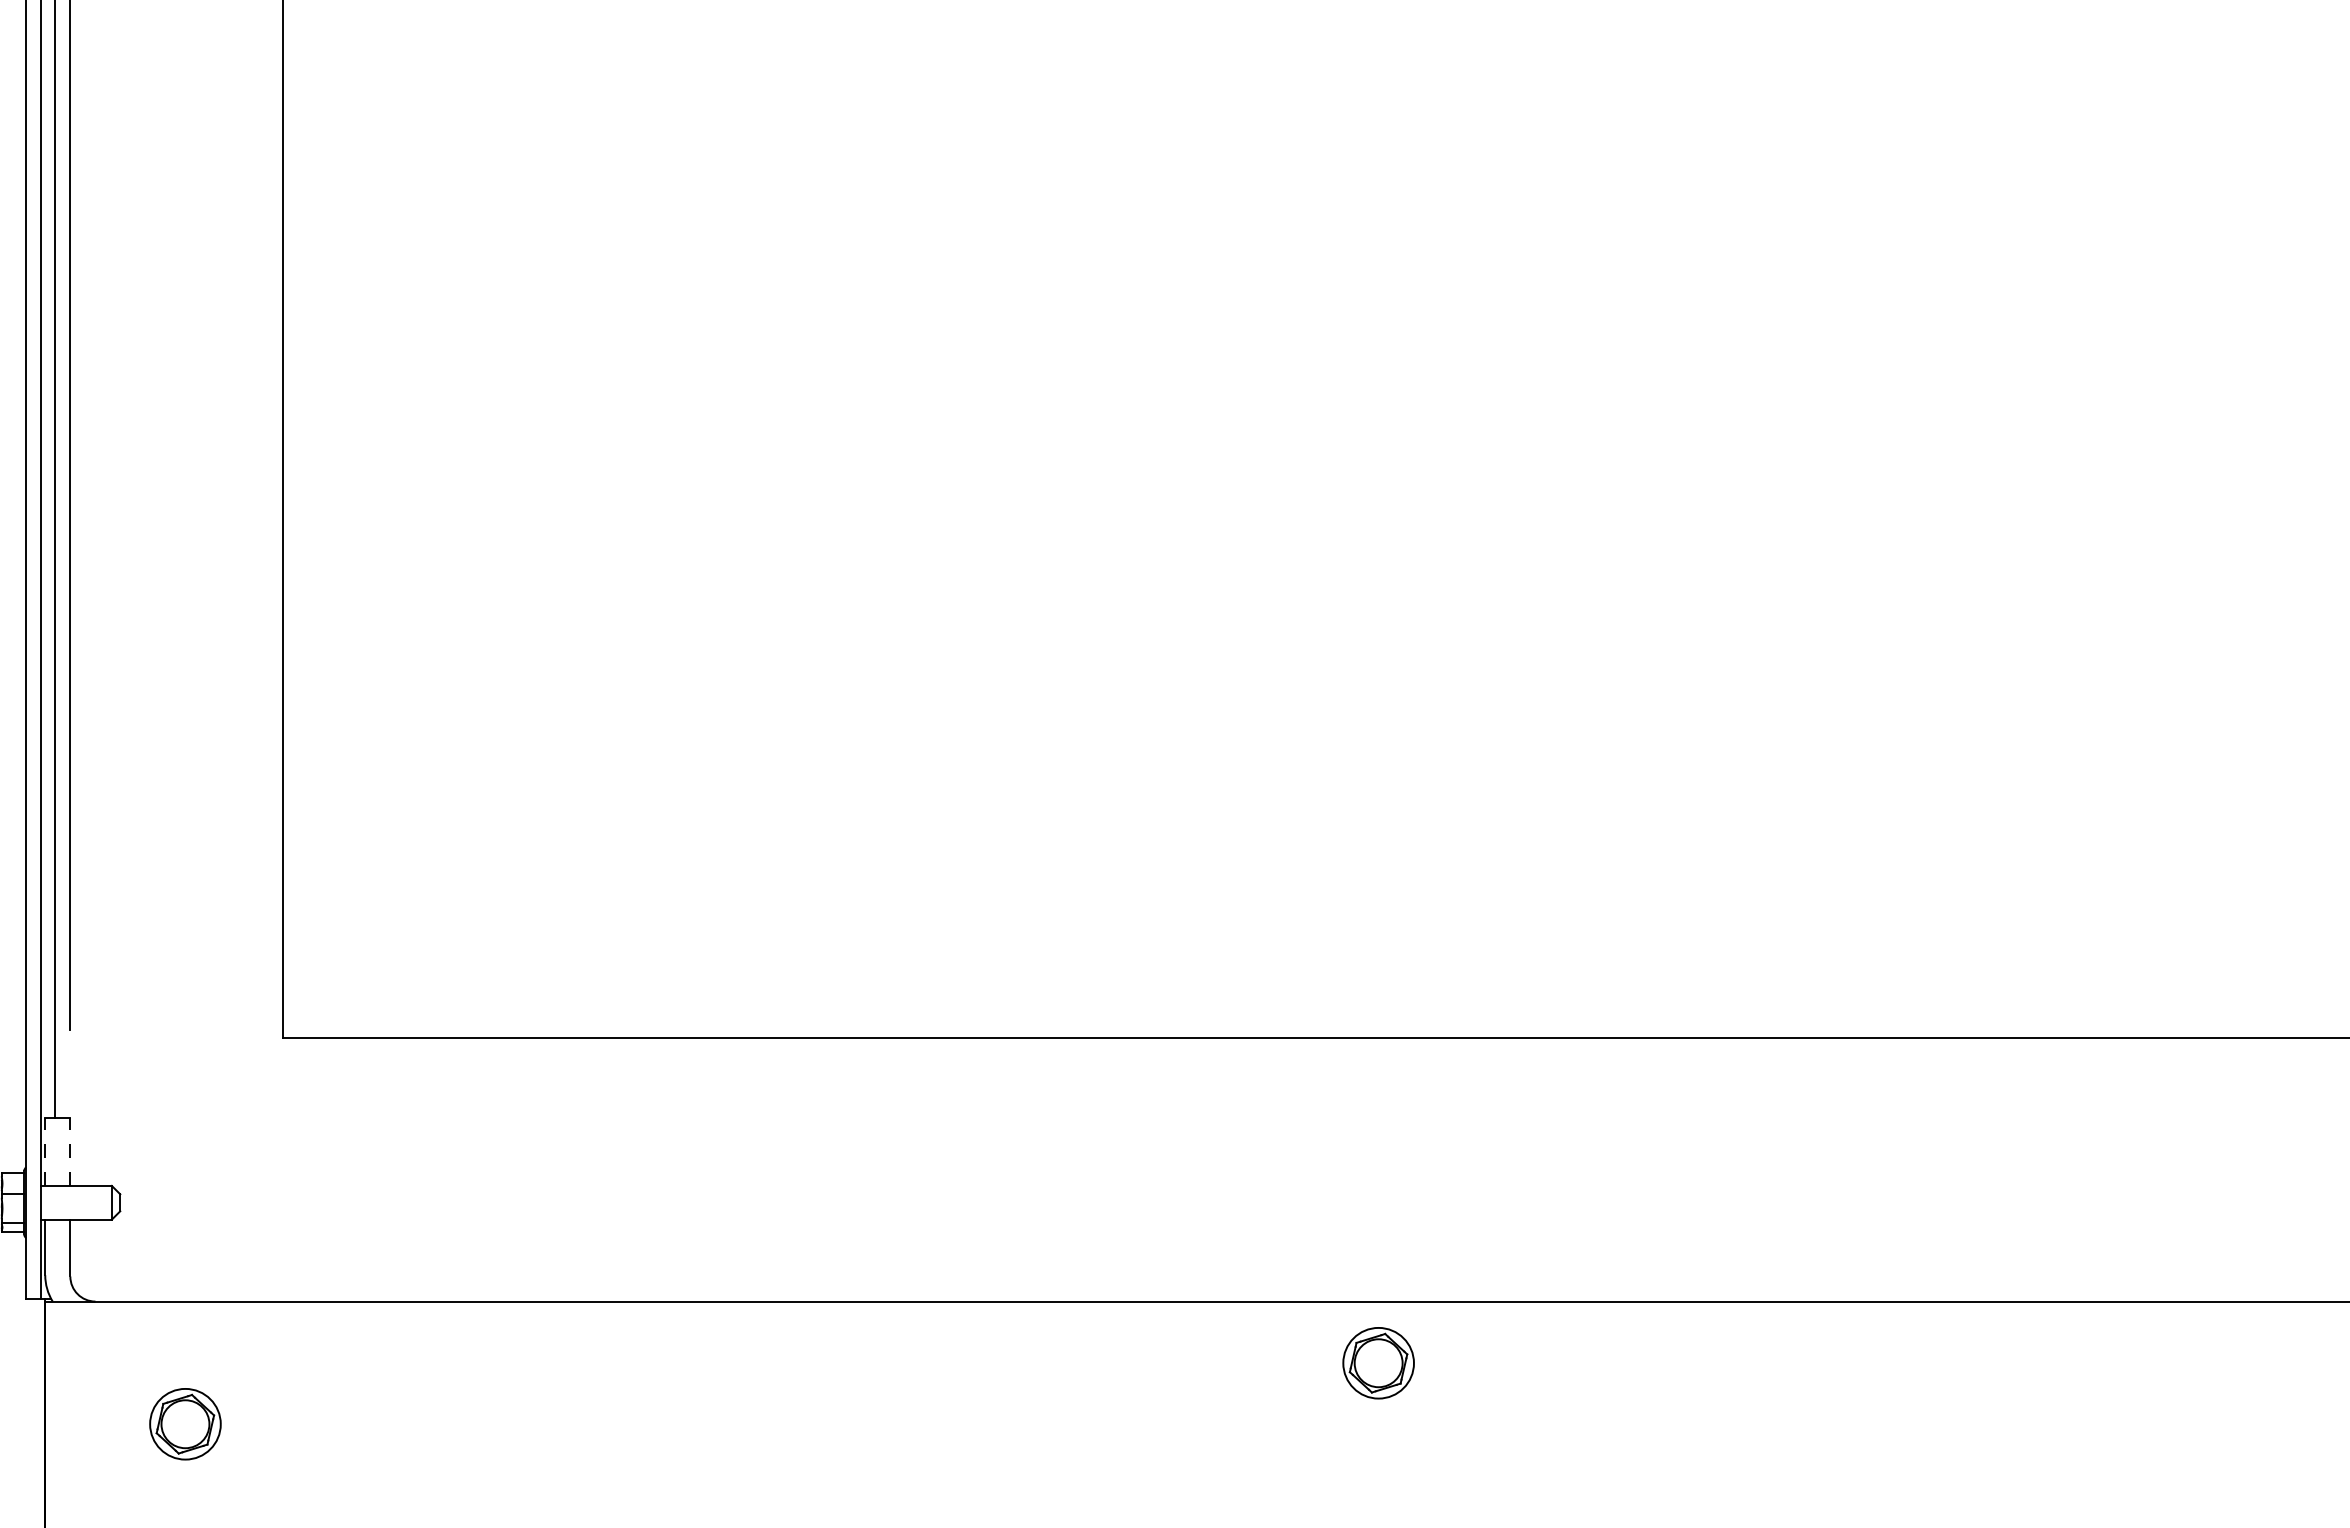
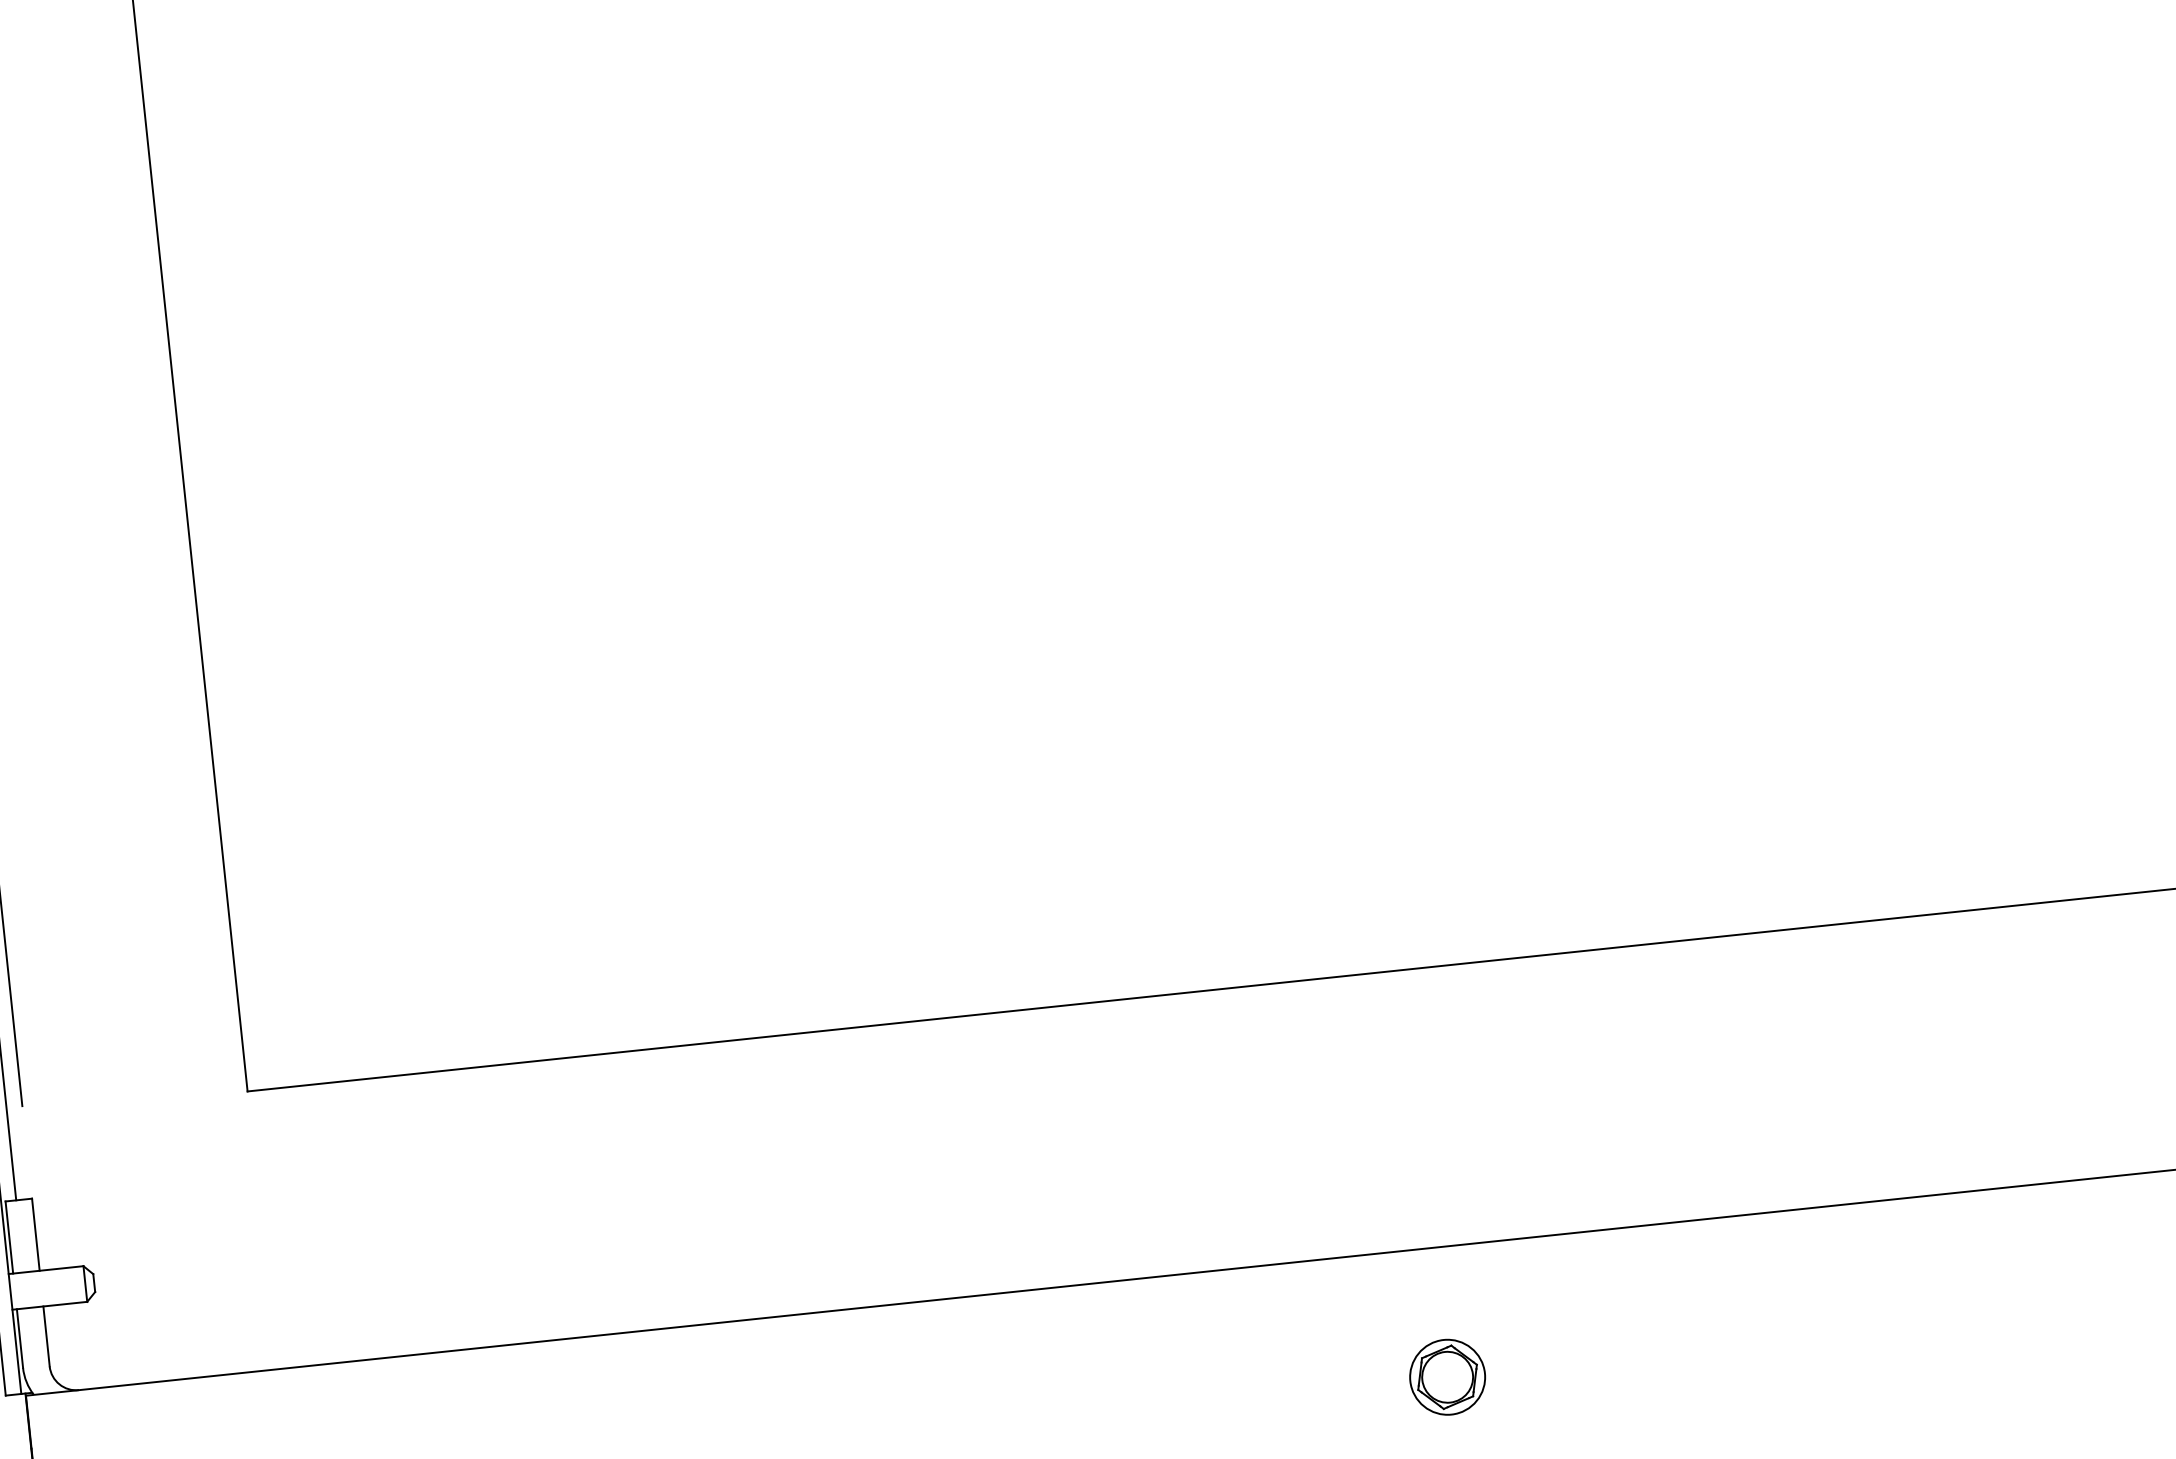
line: (45, 1151) -> (9, 1237), dashed -> solid
line: (70, 1151) -> (35, 1234), dashed -> solid
part: (1378, 1363) -> (1447, 1377), moved

